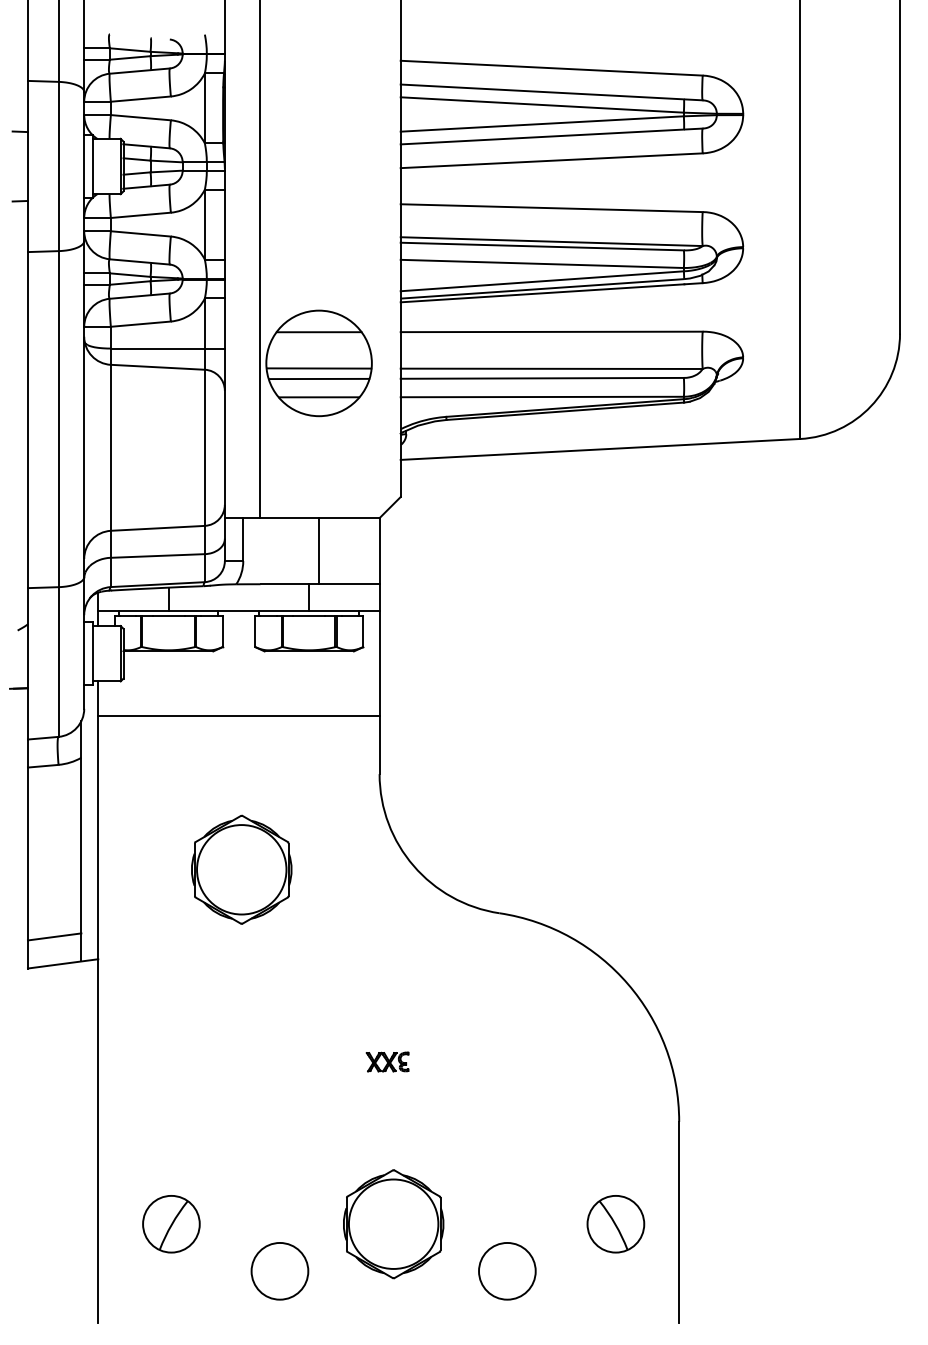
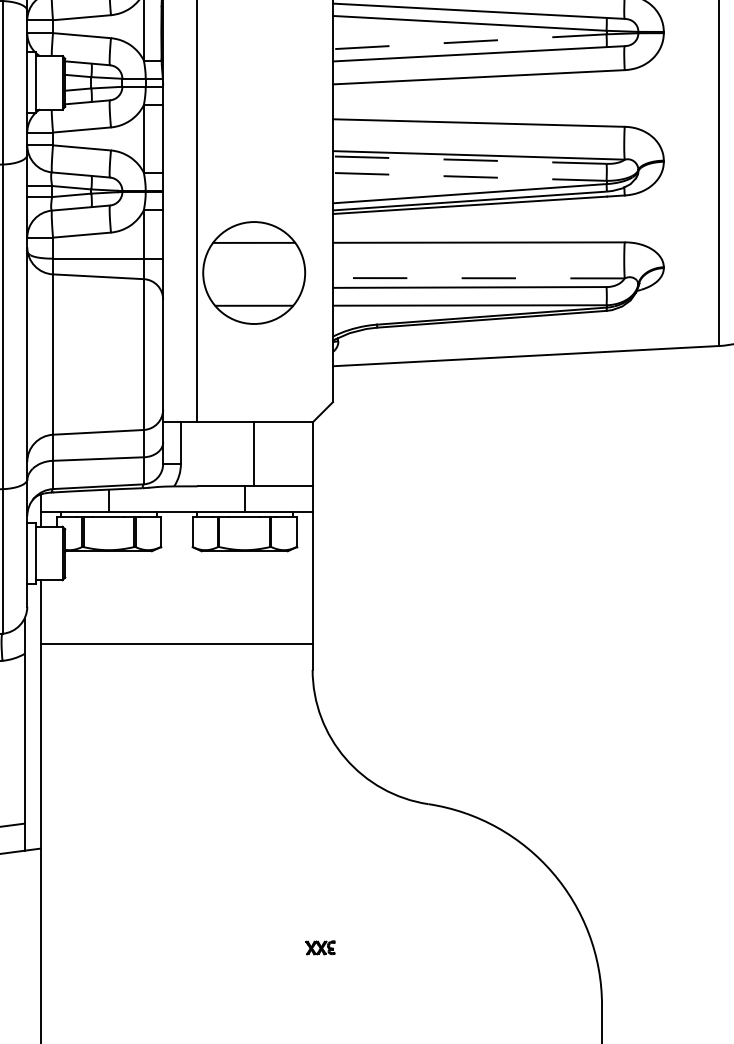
line: (542, 124) -> (469, 42), solid -> dashed
line: (542, 246) -> (469, 160), solid -> dashed
line: (542, 263) -> (469, 176), solid -> dashed
line: (318, 368) -> (253, 277), removed
line: (551, 368) -> (478, 277), solid -> dashed
line: (319, 378) -> (254, 287), removed
line: (238, 716) -> (176, 644), moved
part: (241, 869) -> (179, 761), removed
part: (387, 1061) -> (320, 947), size x0.7

